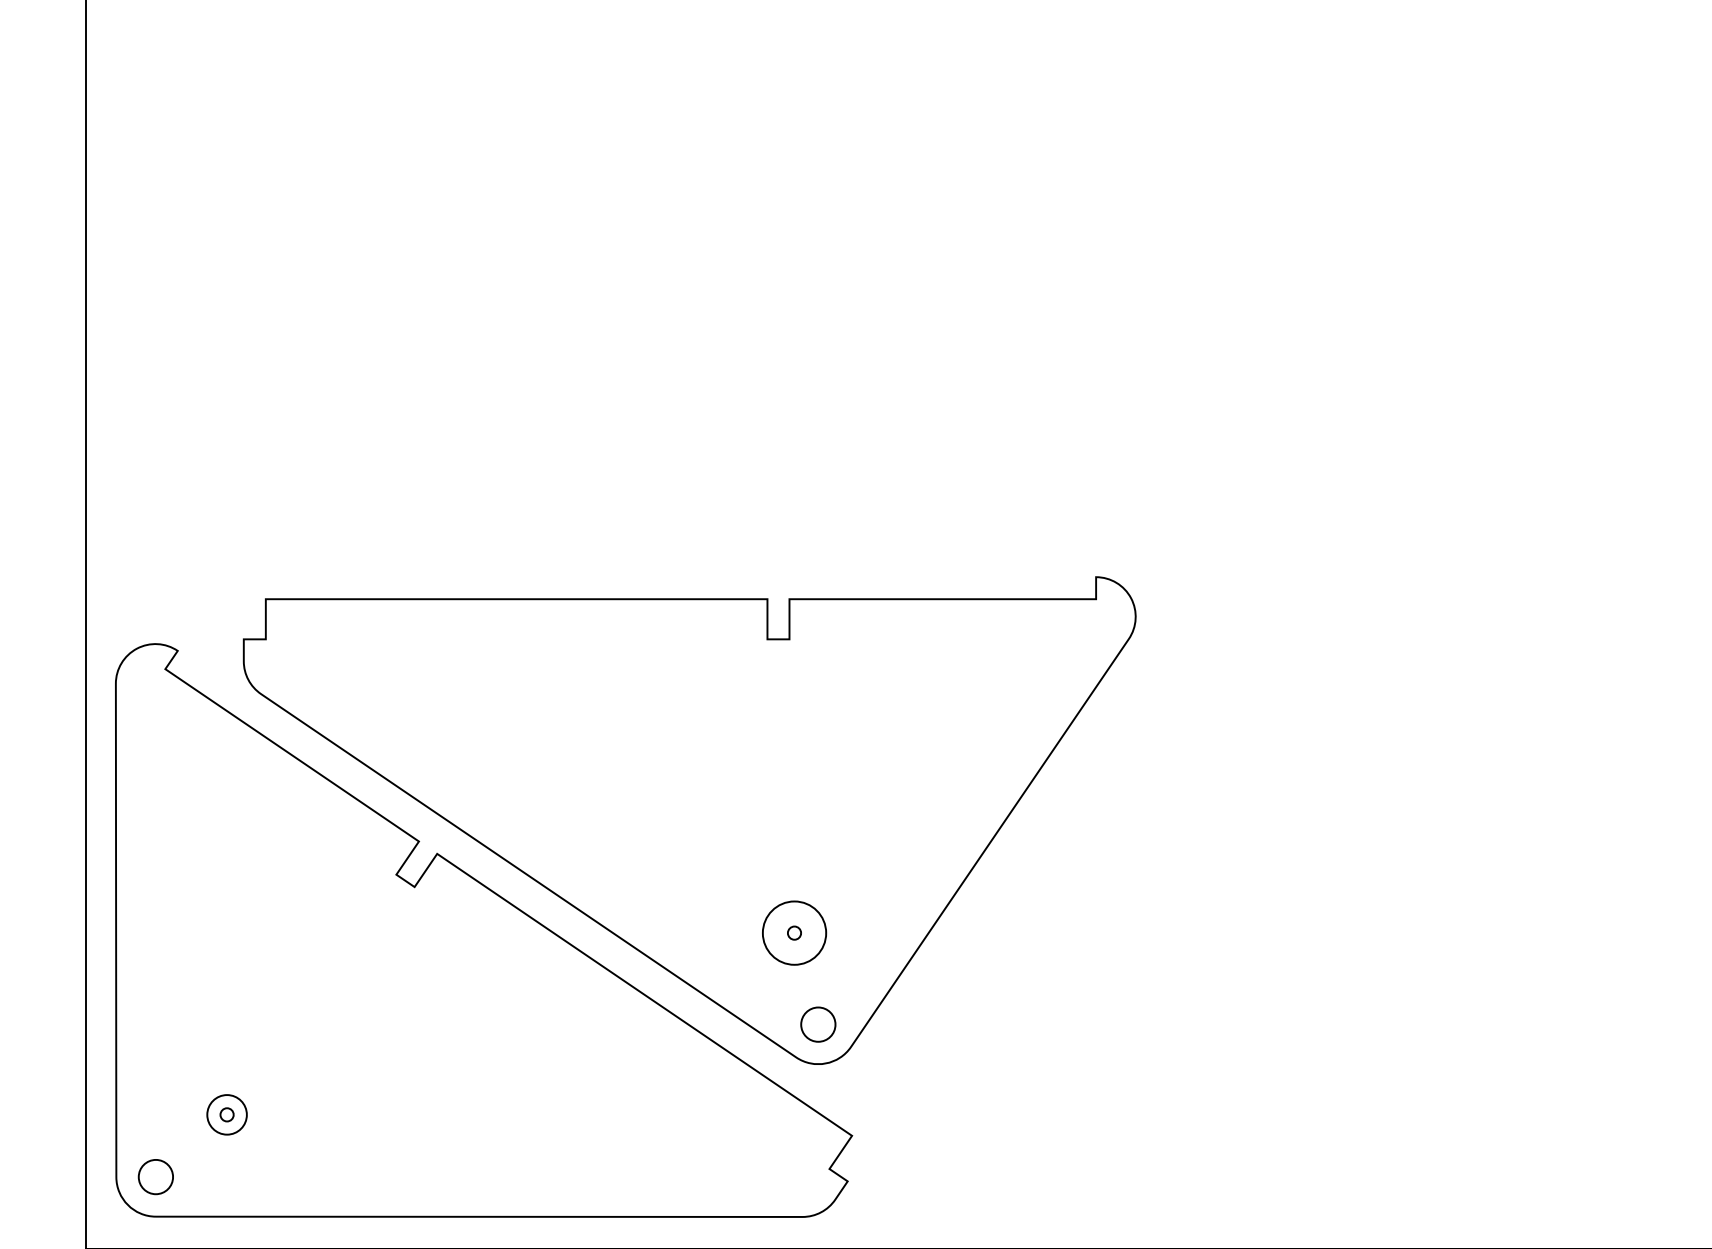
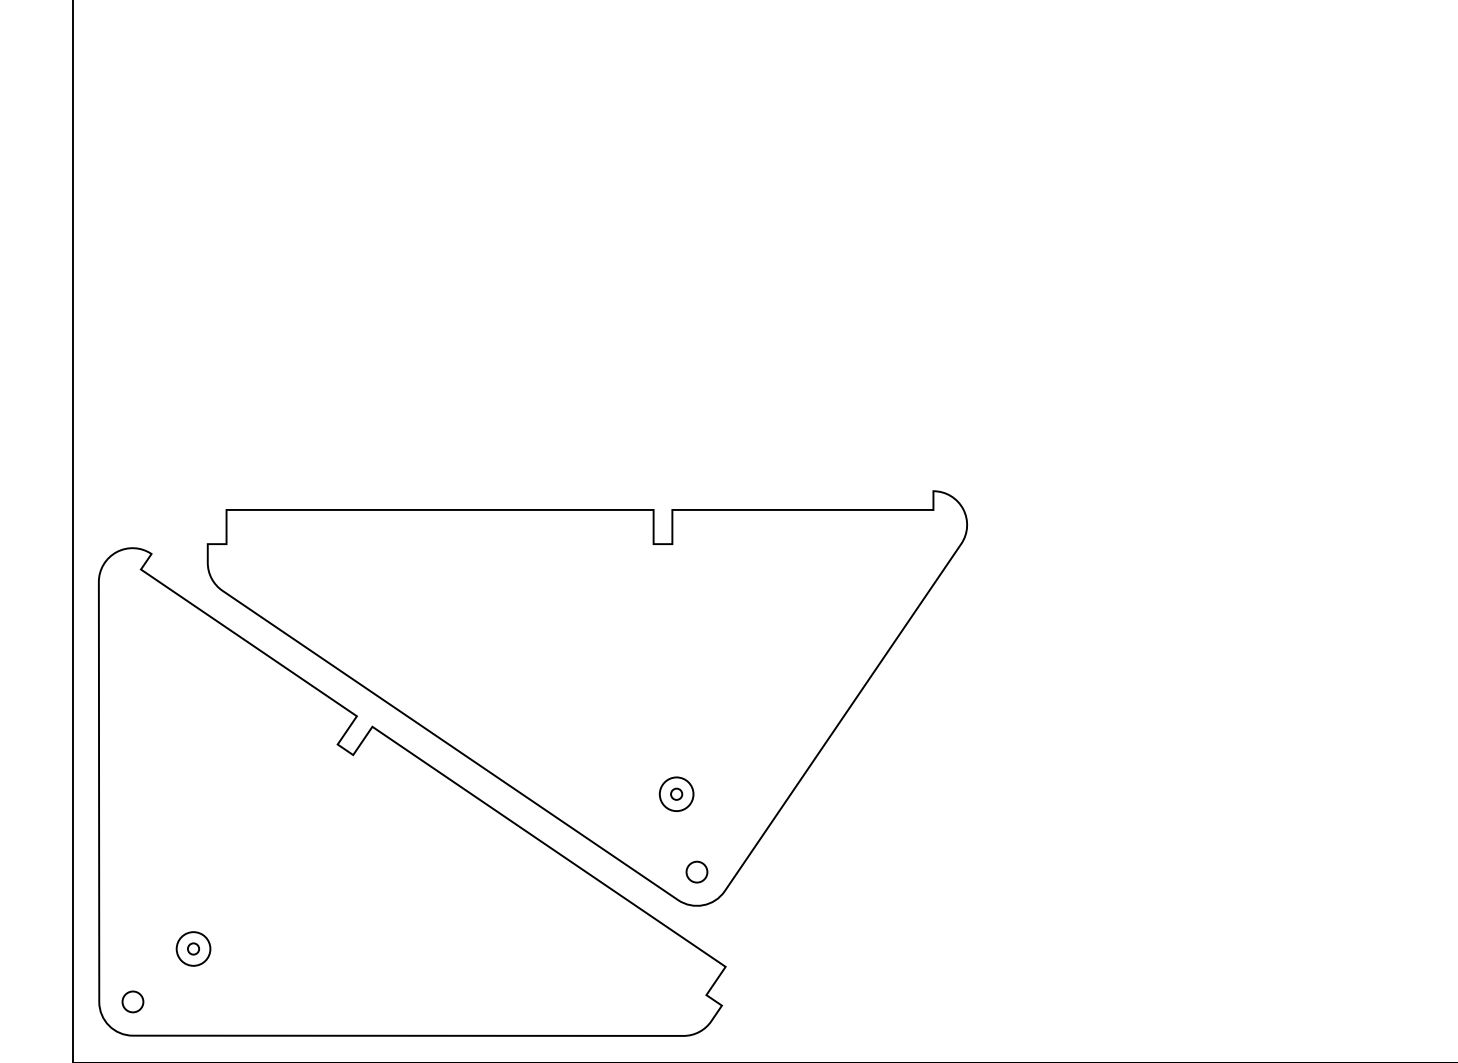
circle: (794, 932) -> (676, 793), size x0.62
circle: (818, 1024) -> (697, 872), size x0.71
circle: (155, 1176) -> (132, 1001), size x0.71

